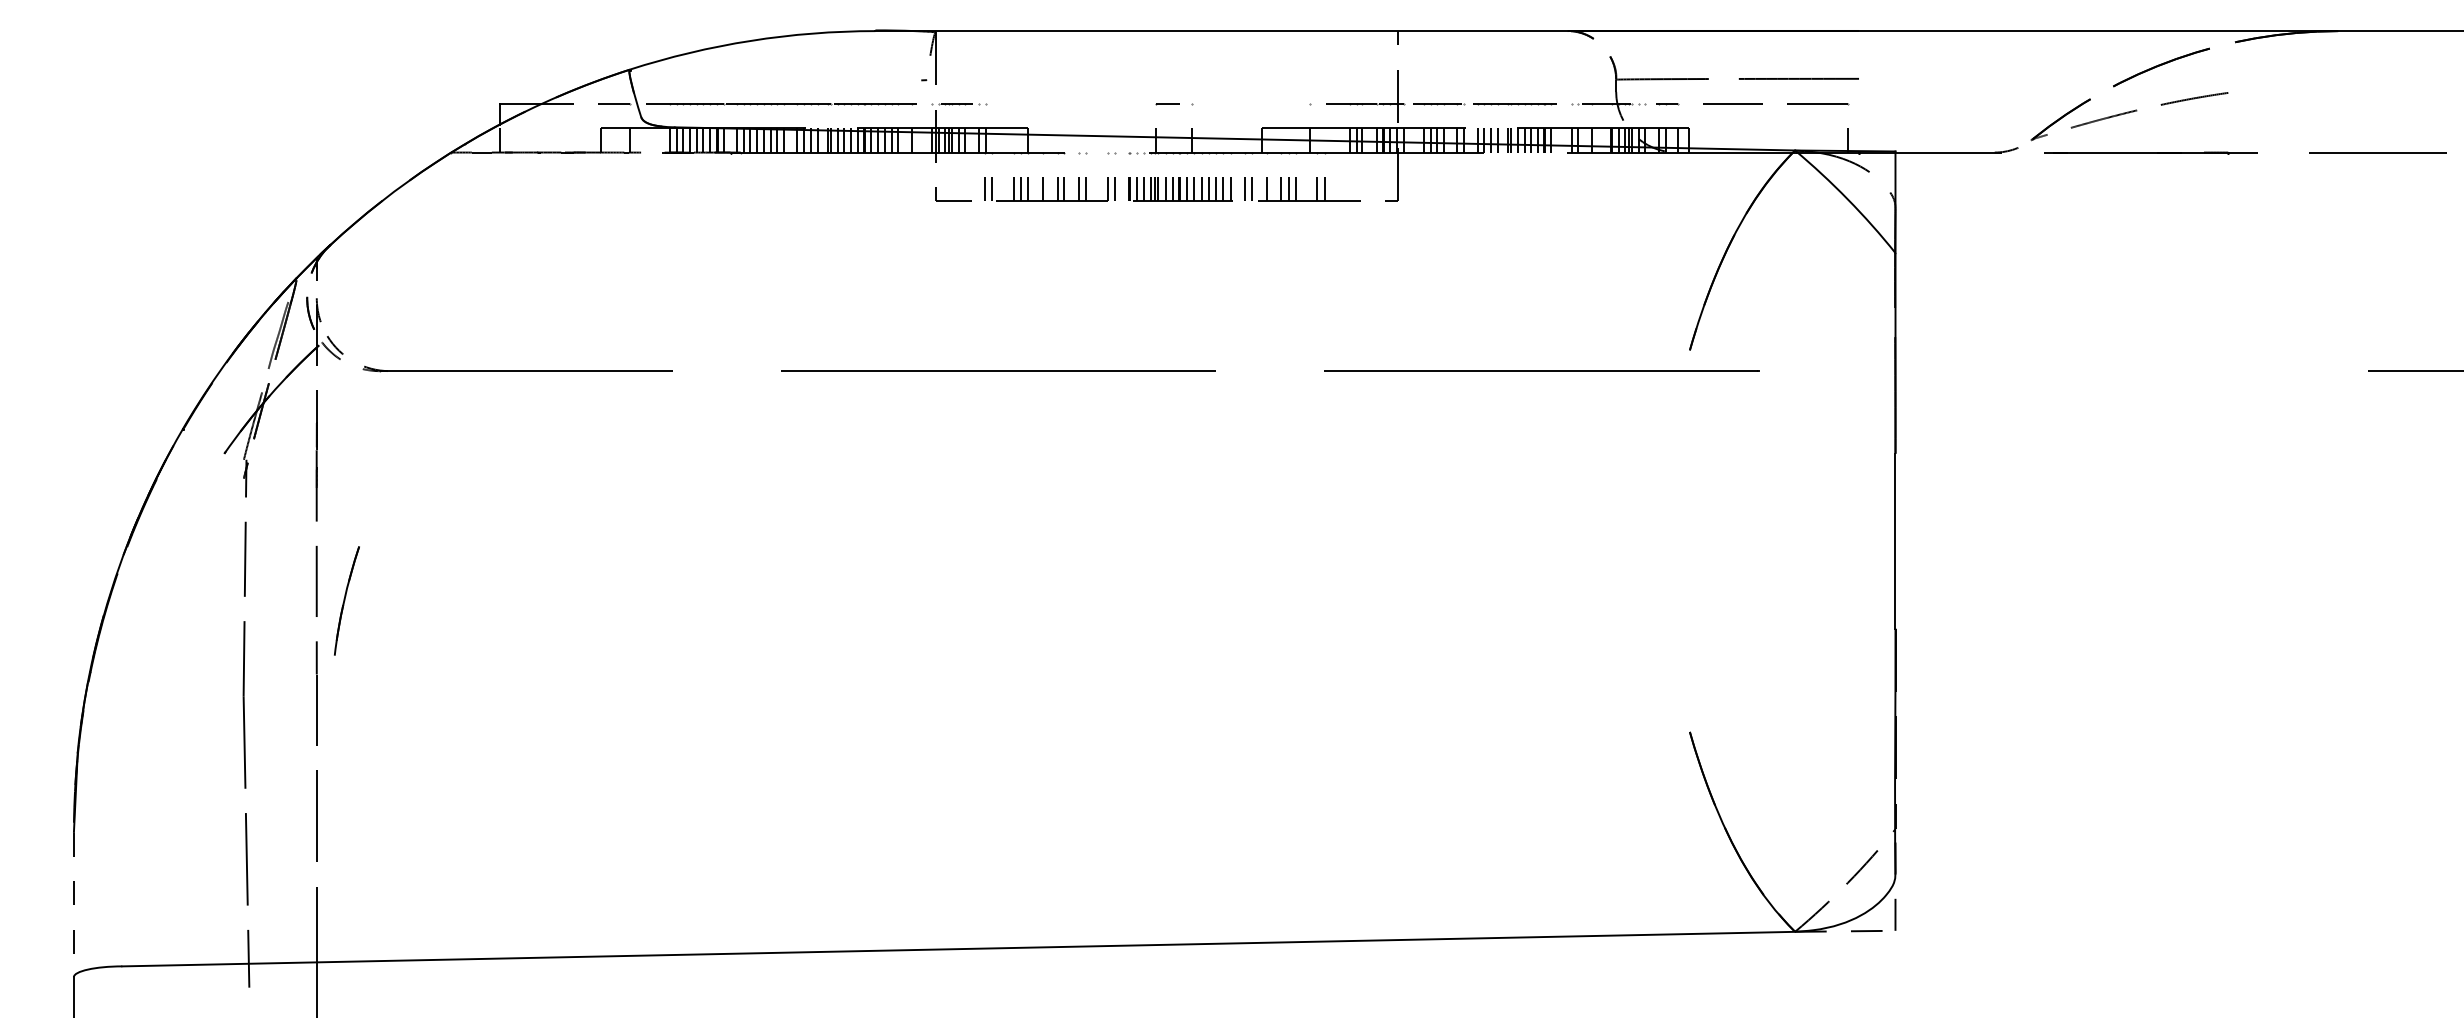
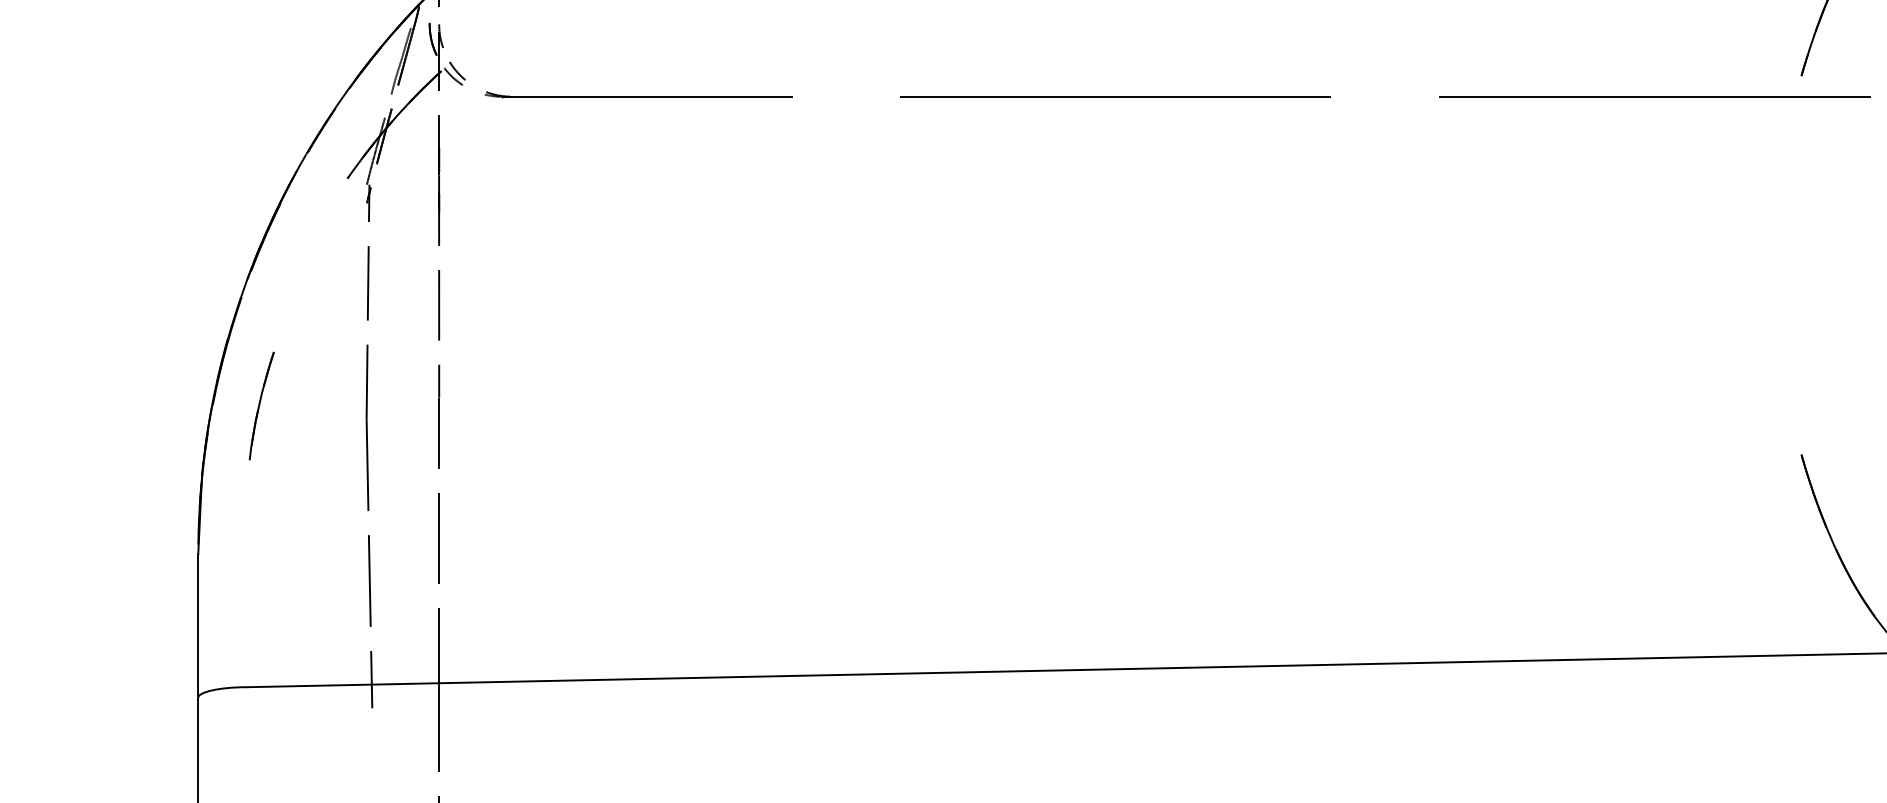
part: (346, 600) -> (261, 405), moved
line: (73, 905) -> (197, 626), dashed -> solid

